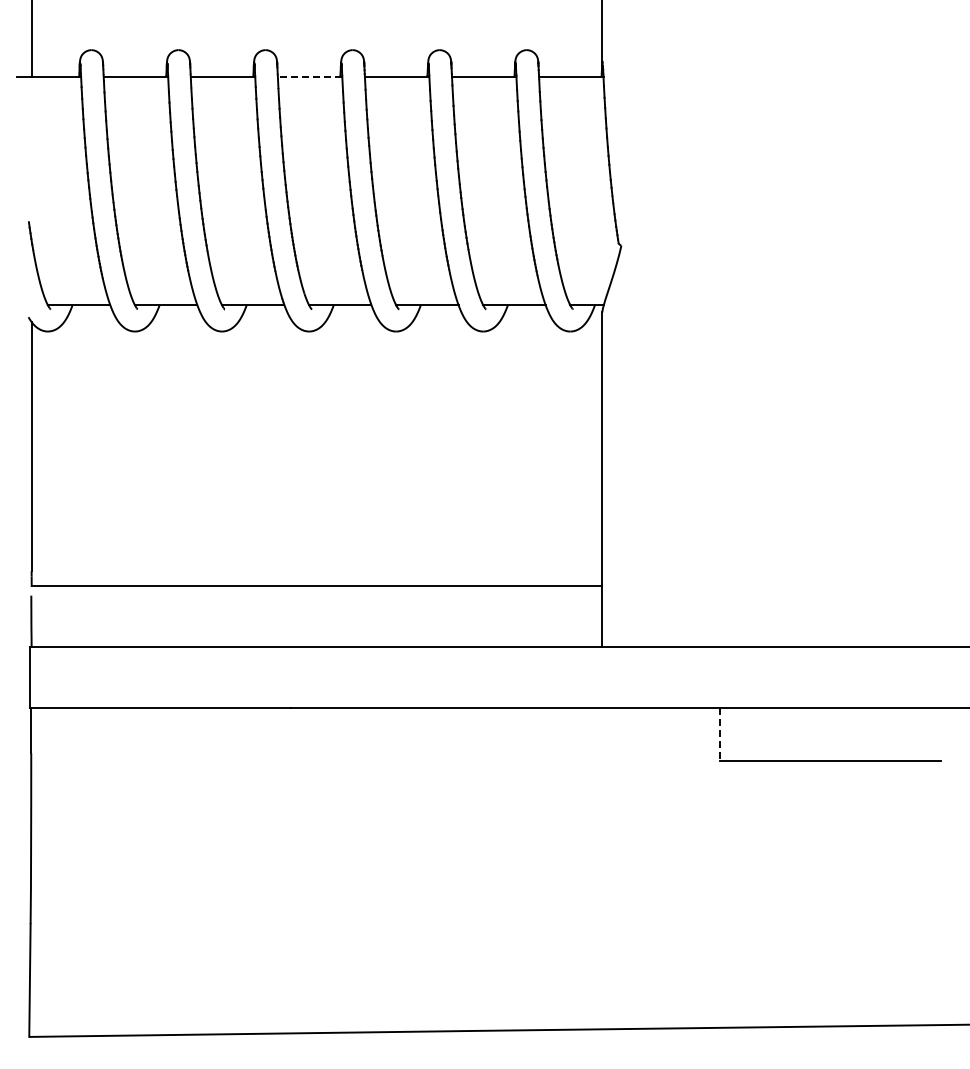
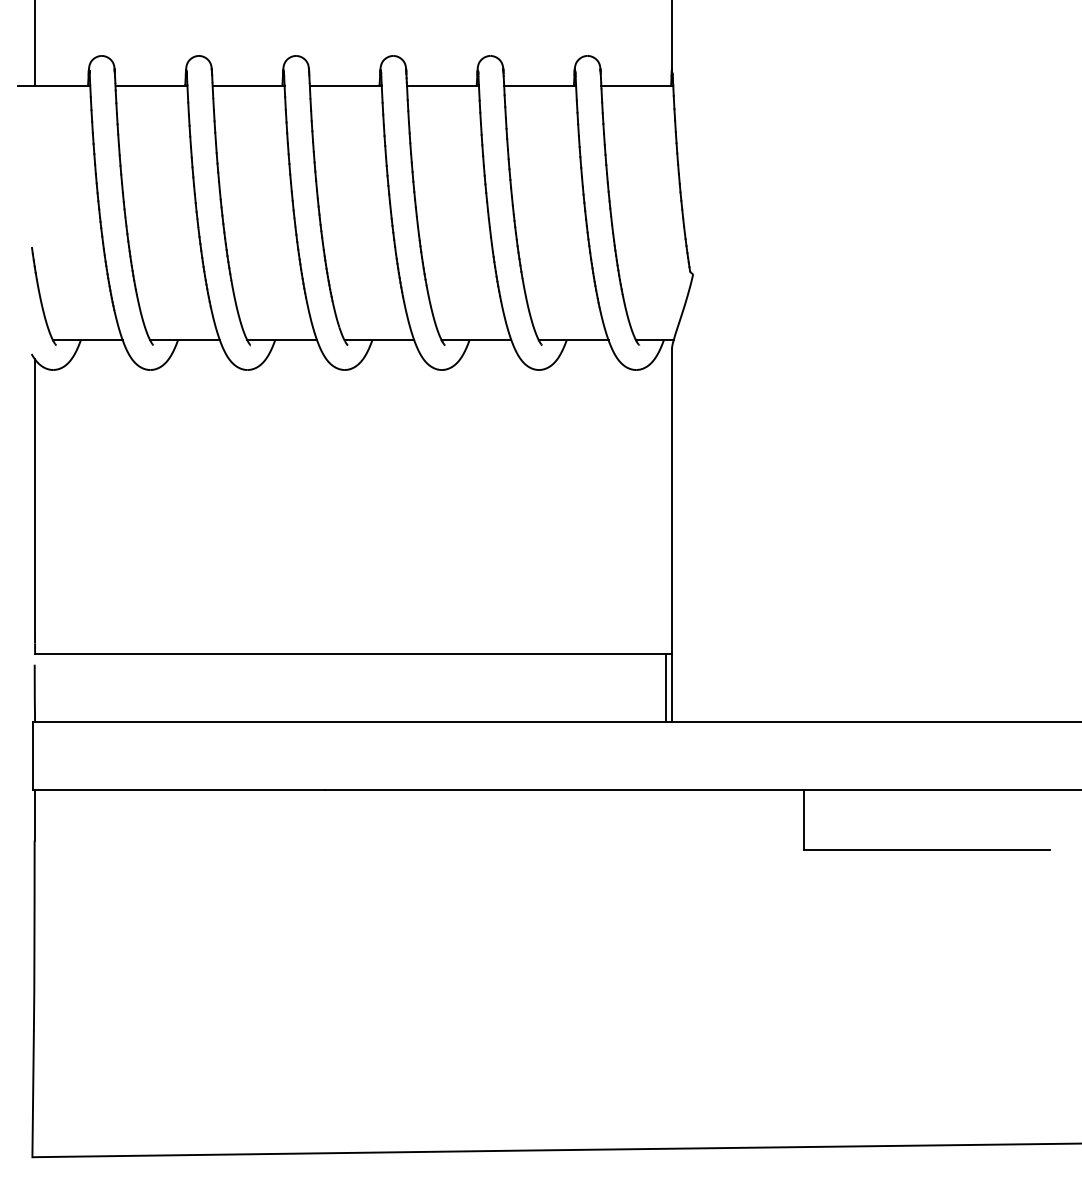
line: (309, 76) -> (345, 85), dashed -> solid
line: (596, 616) -> (665, 688), added
line: (720, 734) -> (803, 819), dashed -> solid

